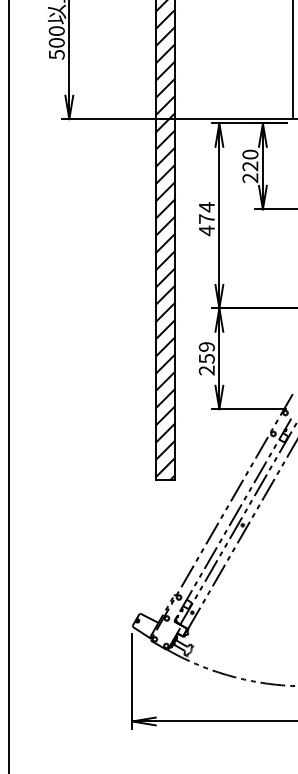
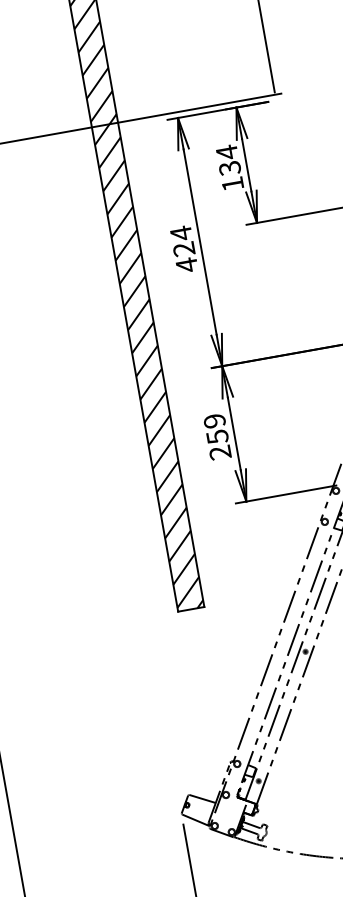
text: (250, 166) -> (230, 168), 220 -> 134
text: (206, 218) -> (183, 248), 474 -> 424

